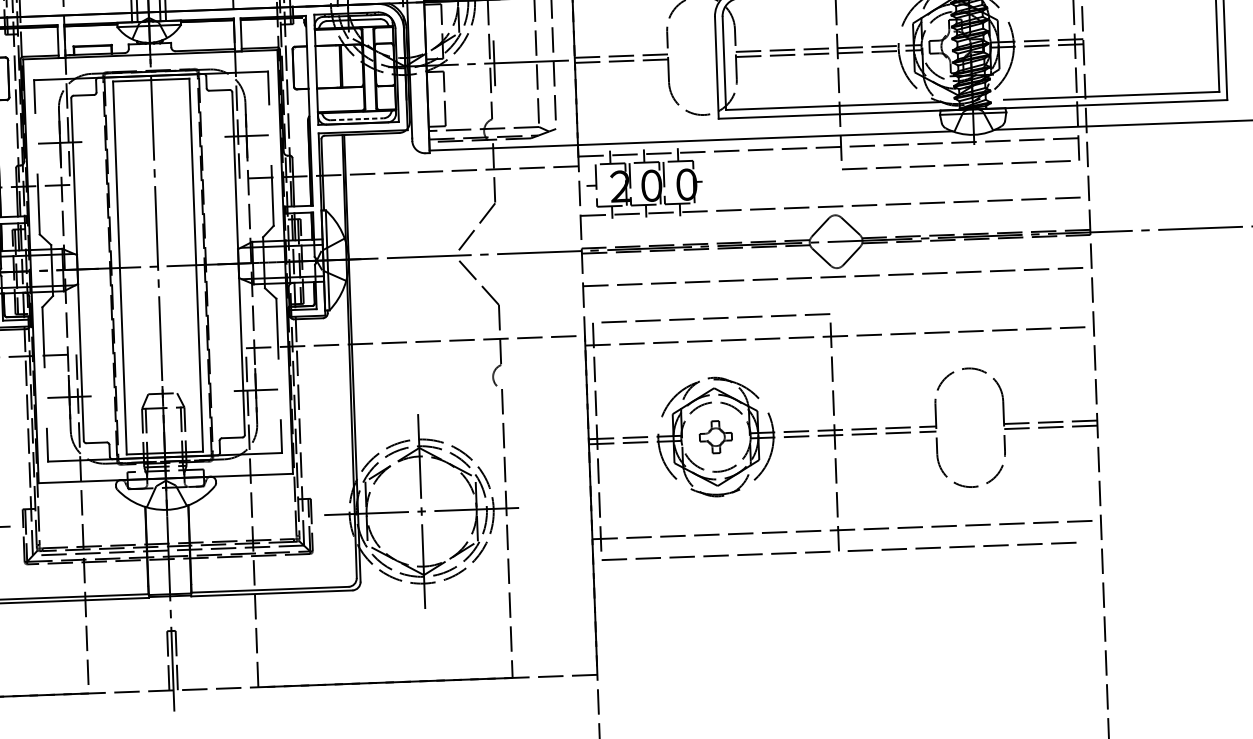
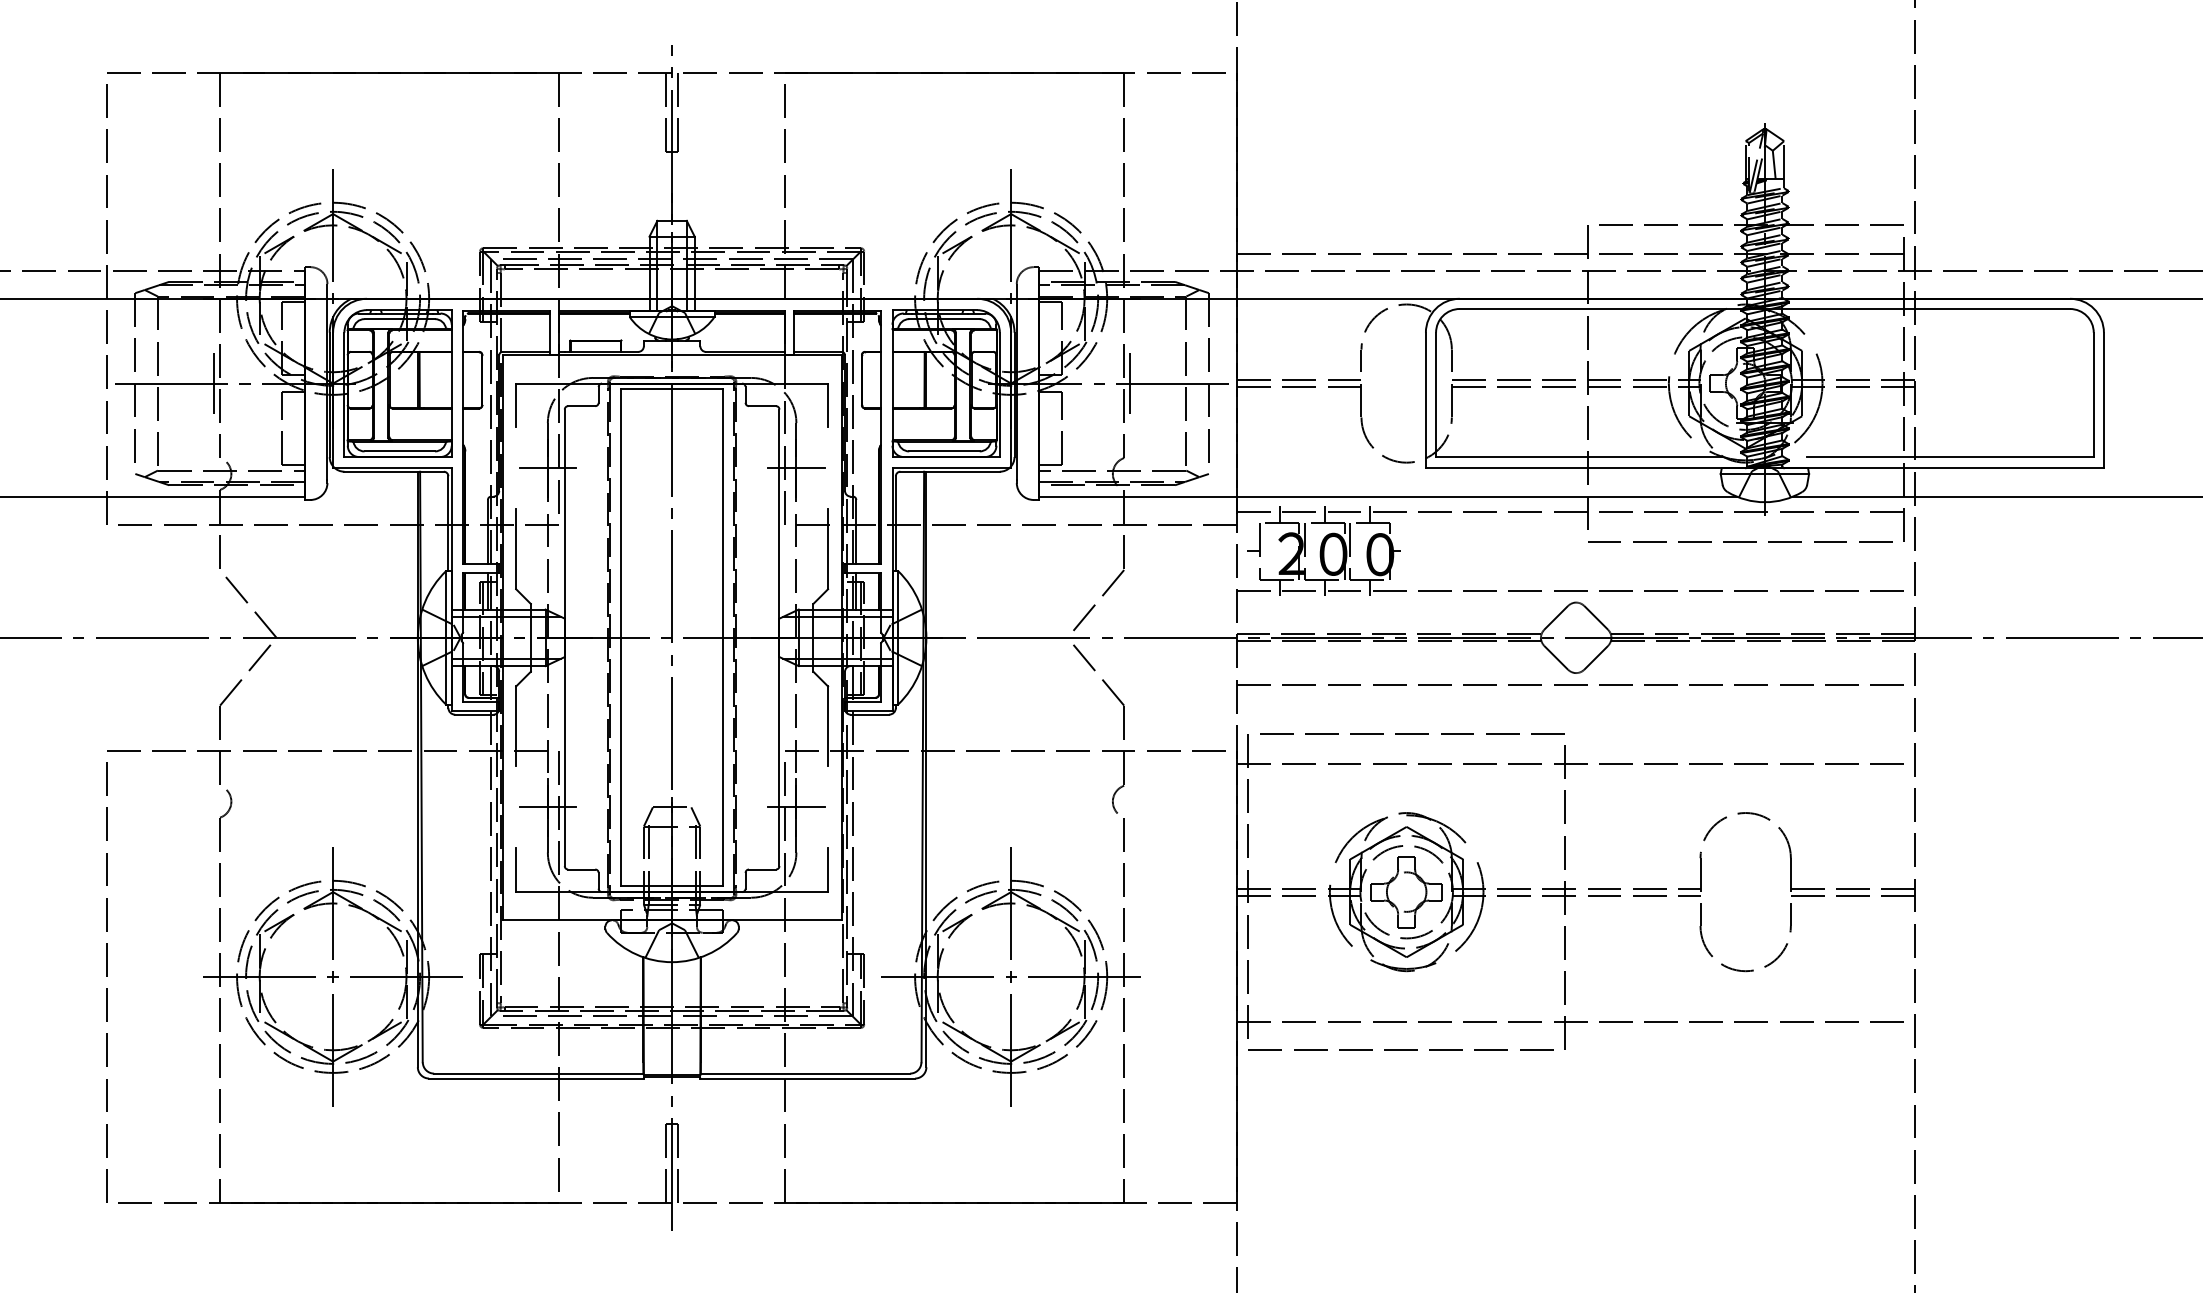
line: (357, 119) -> (944, 451), dashed -> solid
part: (715, 437) -> (1406, 892), size x1.67
line: (961, 546) -> (1728, 1049), removed

